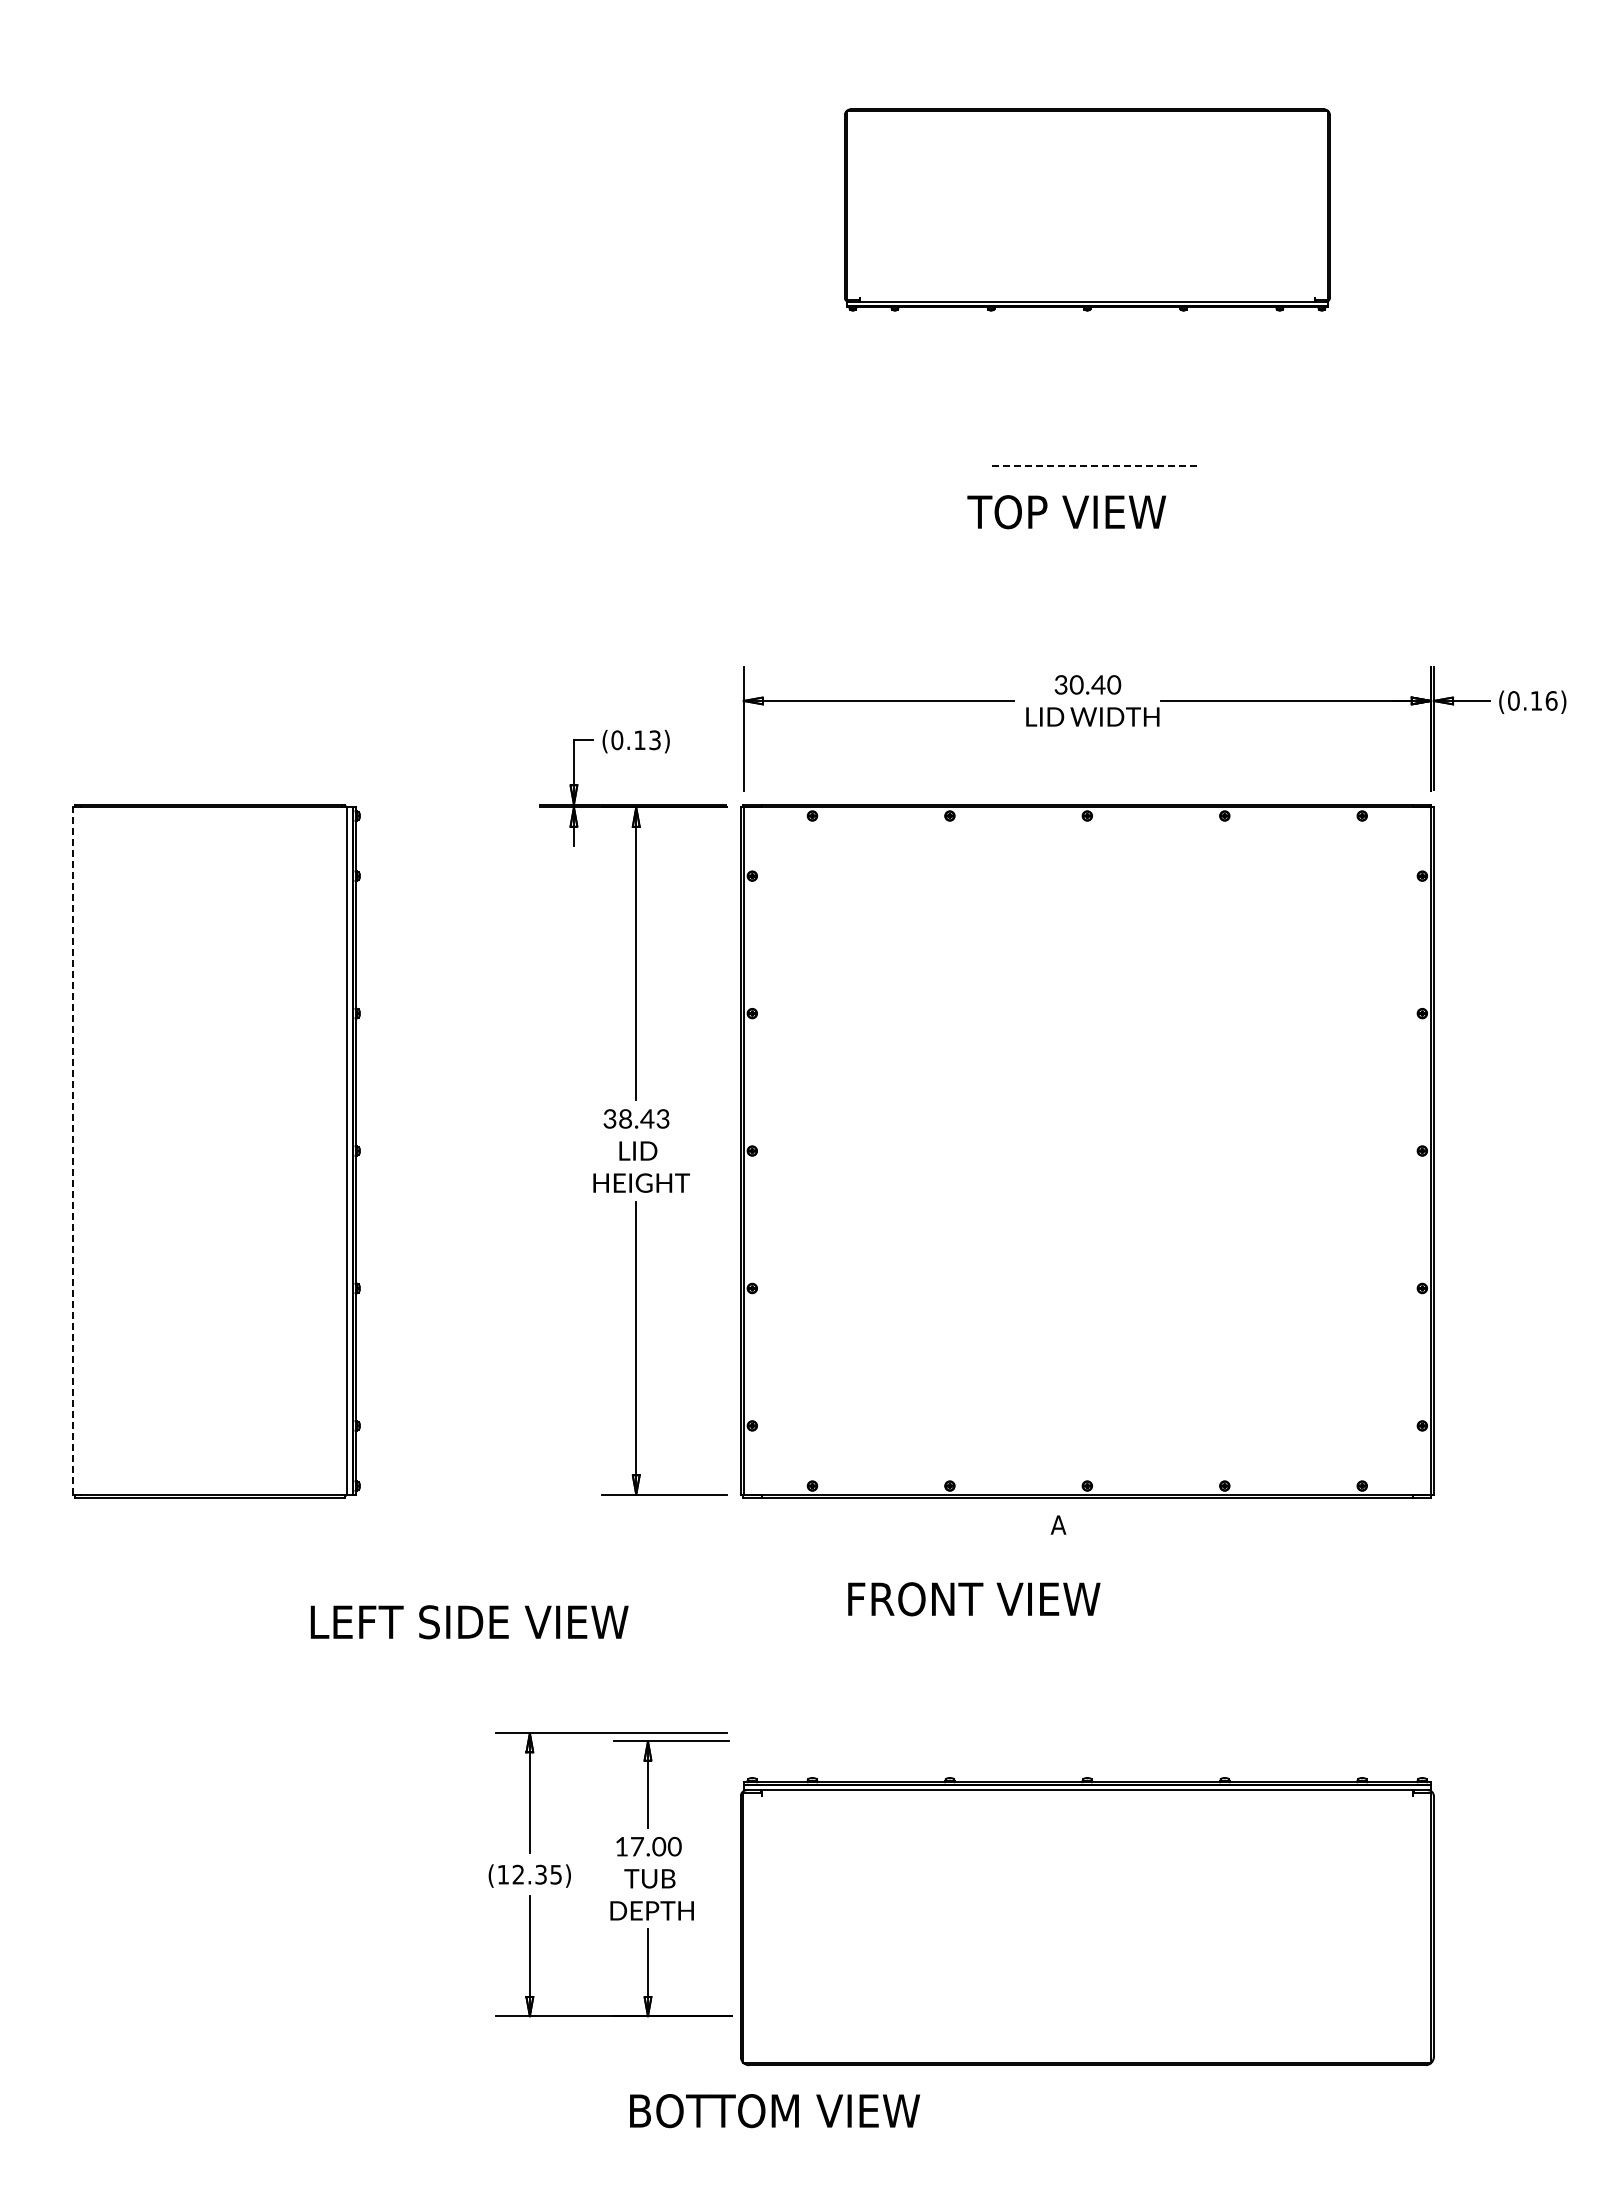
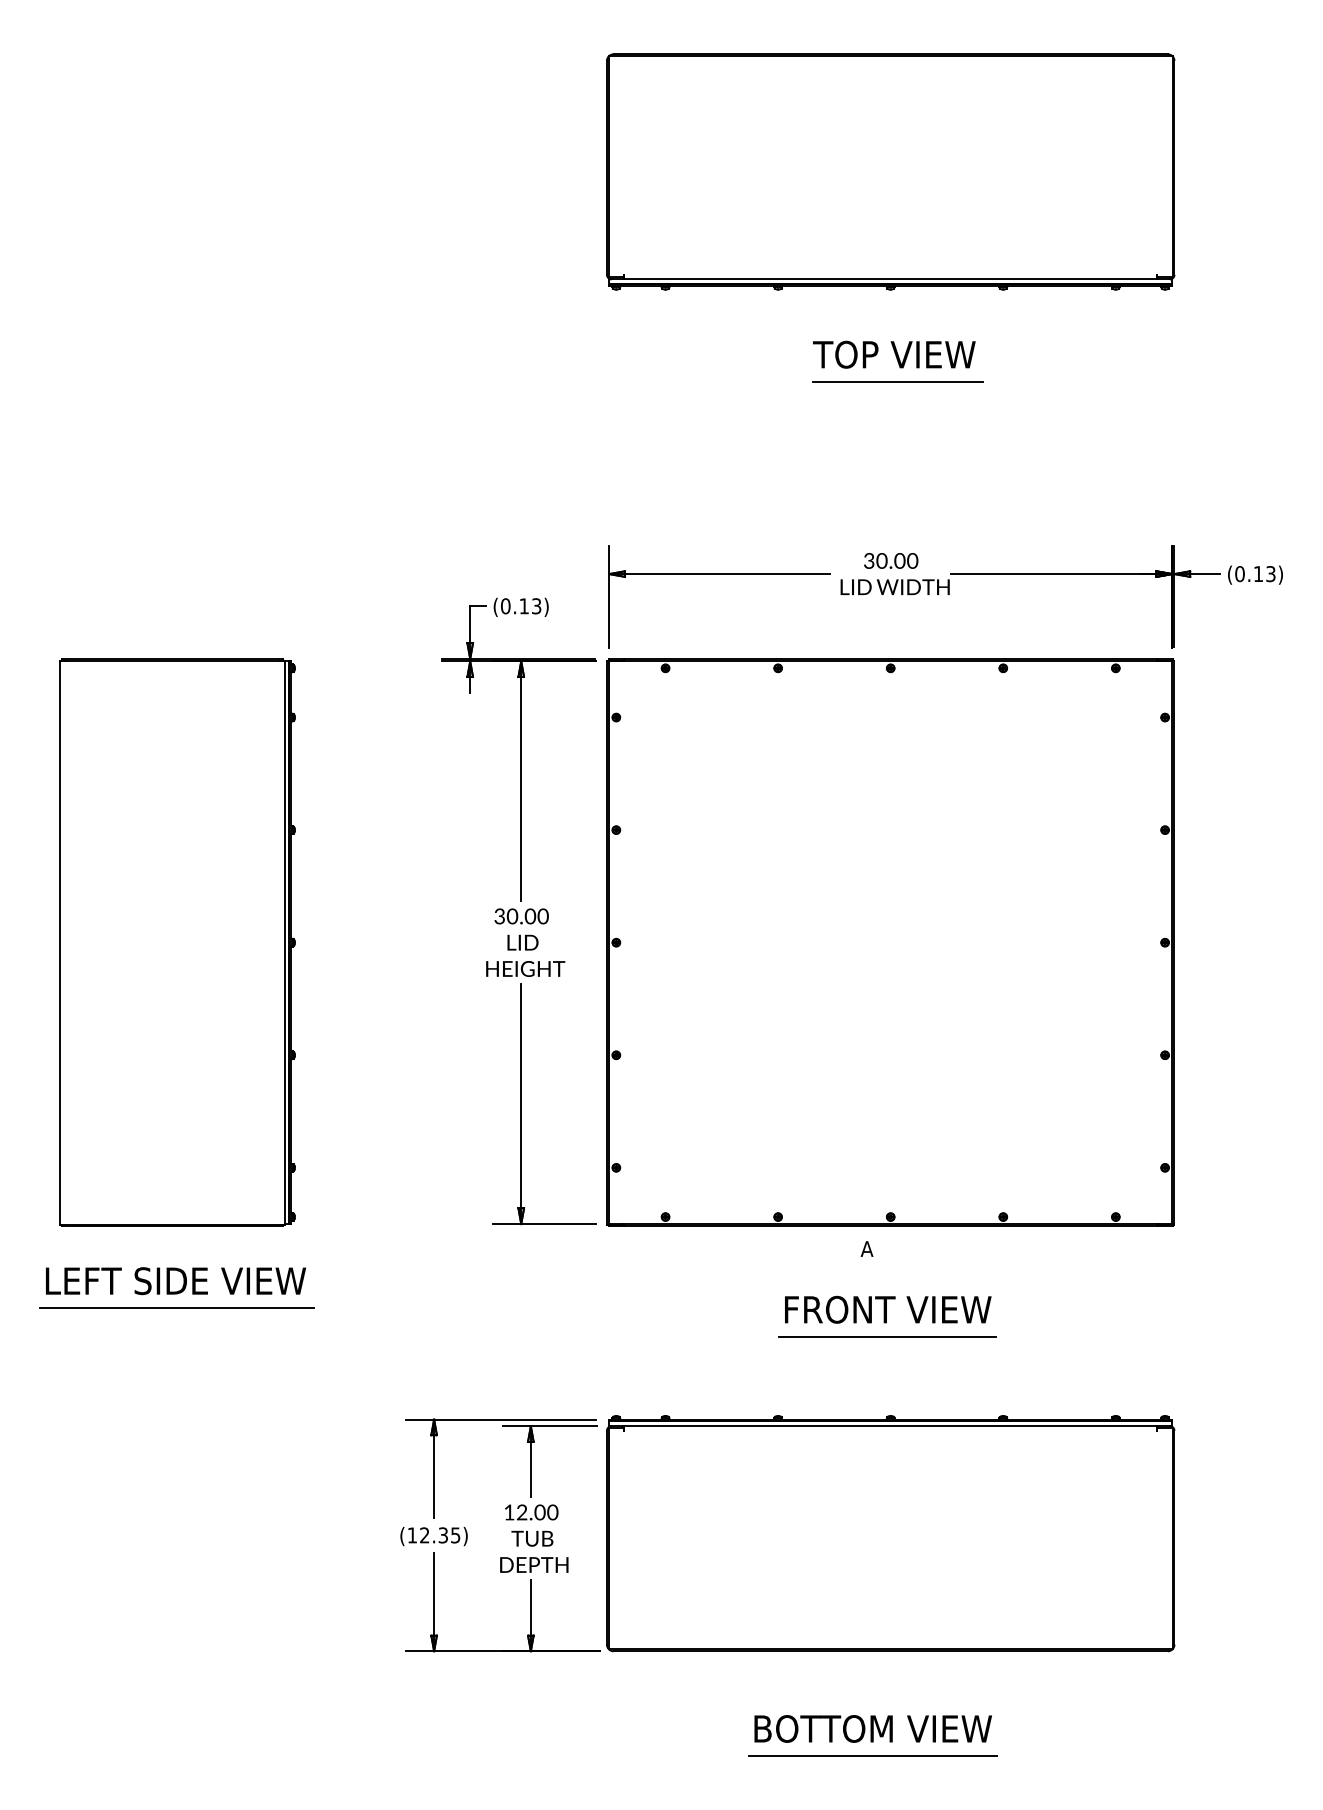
part: (1087, 209) -> (890, 171), size x1.43
line: (1097, 465) -> (899, 381), dashed -> solid
text: (1066, 512) -> (894, 355), moved
text: (1098, 684) -> (899, 560), 30.40 -> 30.00
text: (1551, 700) -> (1270, 573), (0.16) -> (0.13)
text: (643, 1118) -> (527, 916), 38.43 -> 30.00
line: (72, 1150) -> (59, 942), dashed -> solid
line: (215, 1597) -> (176, 1308), added
text: (974, 1599) -> (888, 1309), moved
text: (469, 1622) -> (175, 1281), moved
line: (1083, 1631) -> (887, 1336), added
text: (636, 1846) -> (521, 1512), 17.00 -> 12.00
part: (1087, 1921) -> (890, 1533), moved
text: (774, 2111) -> (872, 1729), moved
line: (1065, 2143) -> (872, 1755), added

